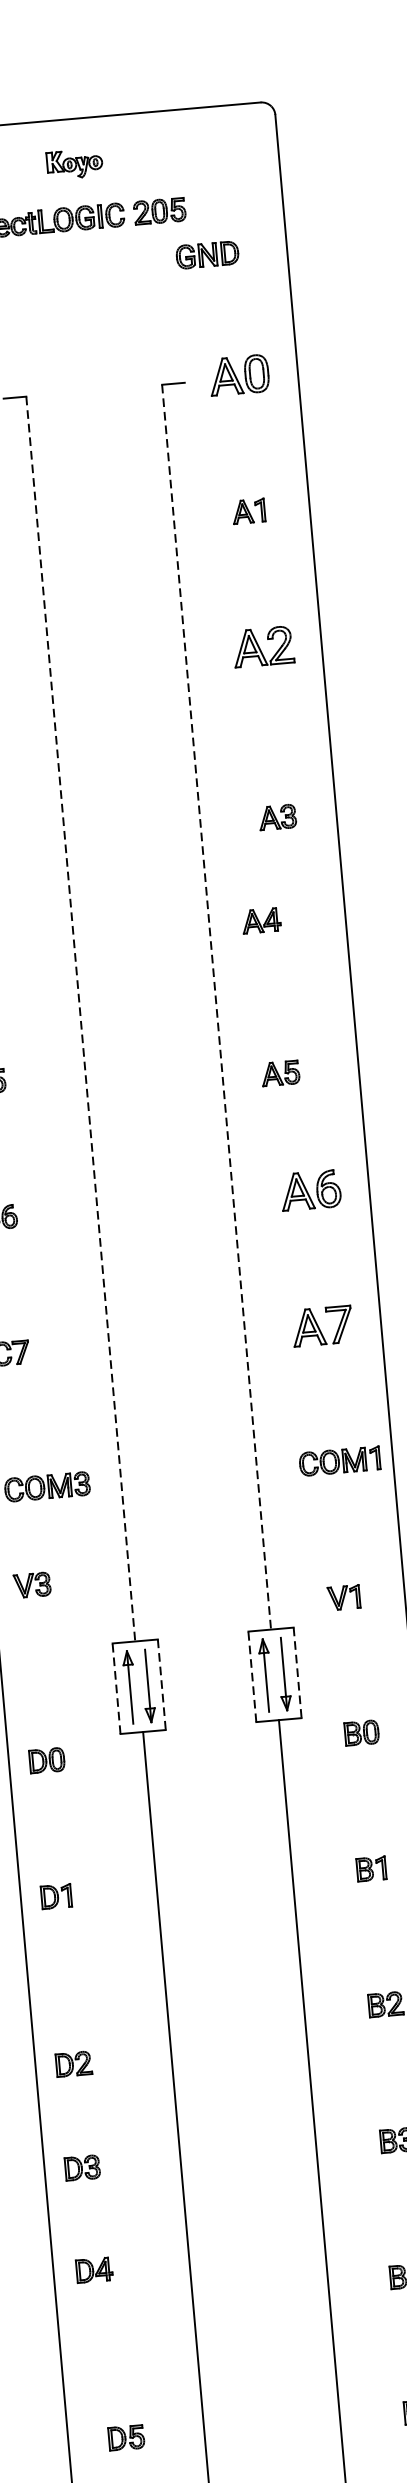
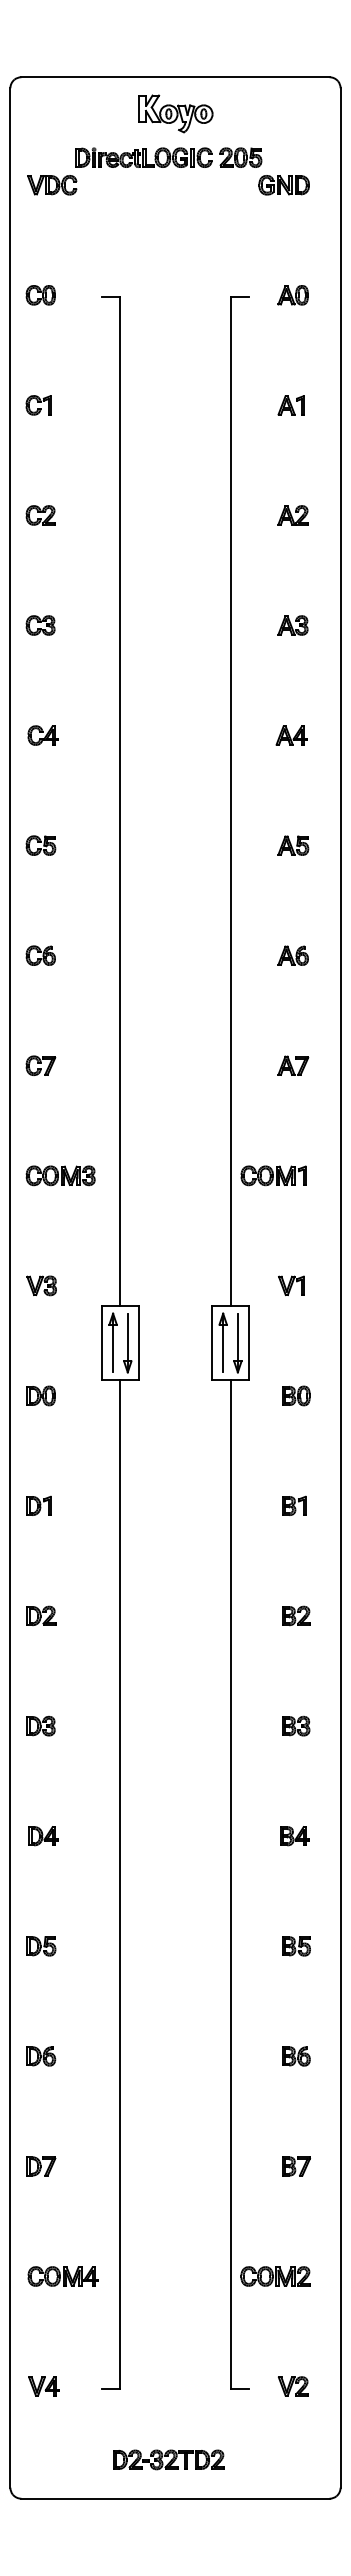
part: (74, 163) -> (175, 113), size x1.67
part: (206, 255) -> (283, 185), moved
part: (238, 375) -> (292, 295), size x0.62
part: (262, 647) -> (292, 515), size x0.62
part: (277, 817) -> (292, 625), moved
part: (261, 920) -> (291, 735), moved
line: (216, 1007) -> (230, 802), dashed -> solid
line: (80, 1019) -> (120, 802), dashed -> solid
part: (280, 1073) -> (293, 845), moved
part: (309, 1190) -> (292, 955), size x0.62
part: (322, 1325) -> (293, 1065), size x0.62
part: (339, 1460) -> (273, 1175), moved
part: (32, 1584) -> (41, 1285), moved
line: (297, 1673) -> (248, 1343), dashed -> solid
line: (252, 1677) -> (212, 1343), dashed -> solid
line: (161, 1685) -> (138, 1343), dashed -> solid
line: (117, 1689) -> (102, 1343), dashed -> solid
part: (73, 2063) -> (41, 1615), moved
part: (94, 2270) -> (43, 1836), moved
part: (126, 2438) -> (41, 1946), moved

